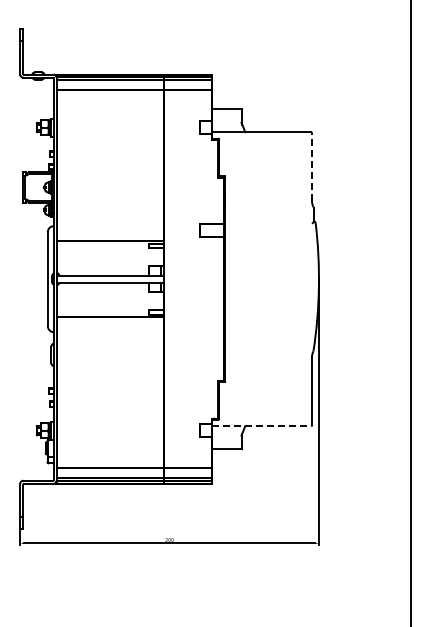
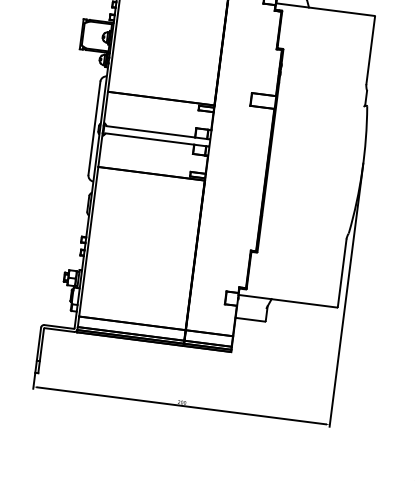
line: (311, 166) -> (370, 50), dashed -> solid
line: (261, 426) -> (287, 301), dashed -> solid

